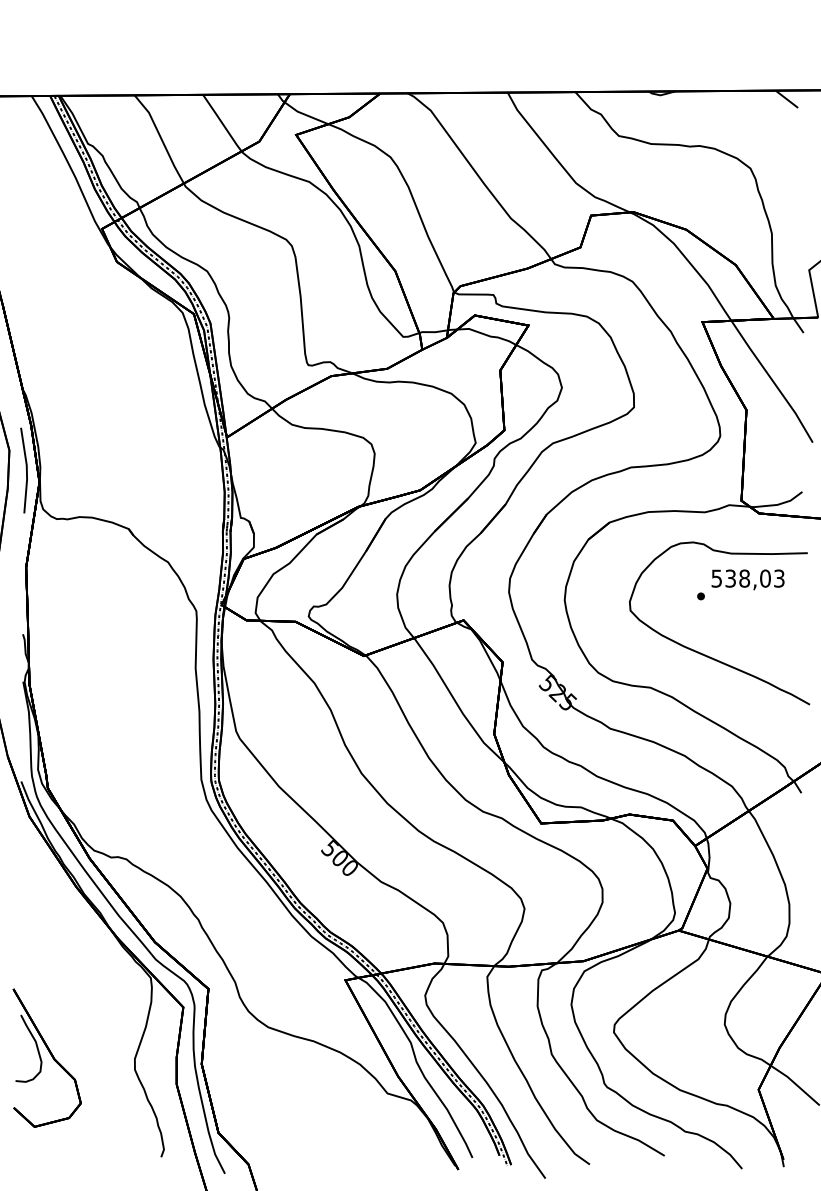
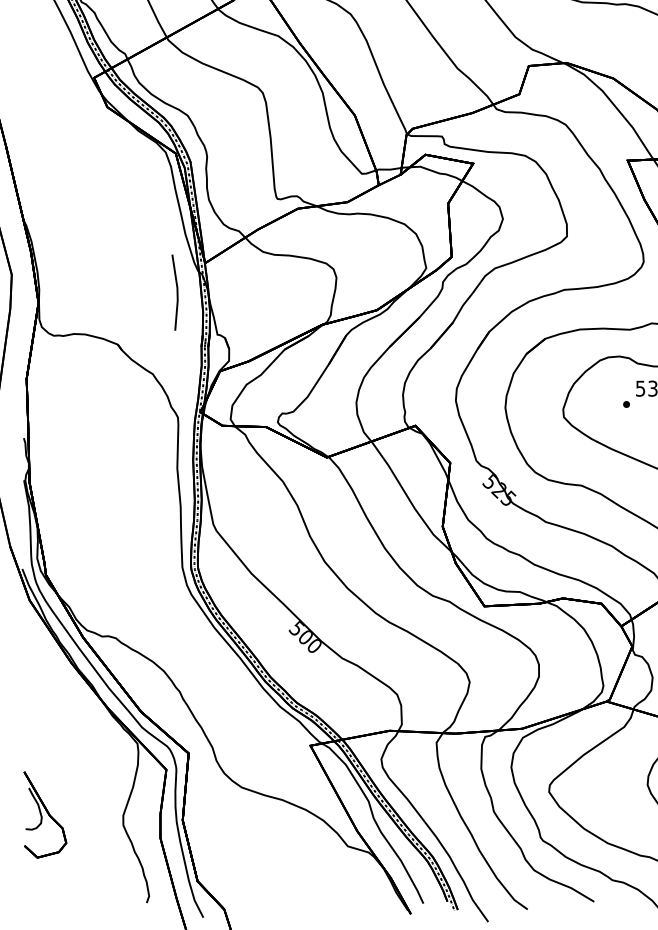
line: (25, 468) -> (176, 290), moved
part: (46, 1057) -> (44, 814), size x0.7

